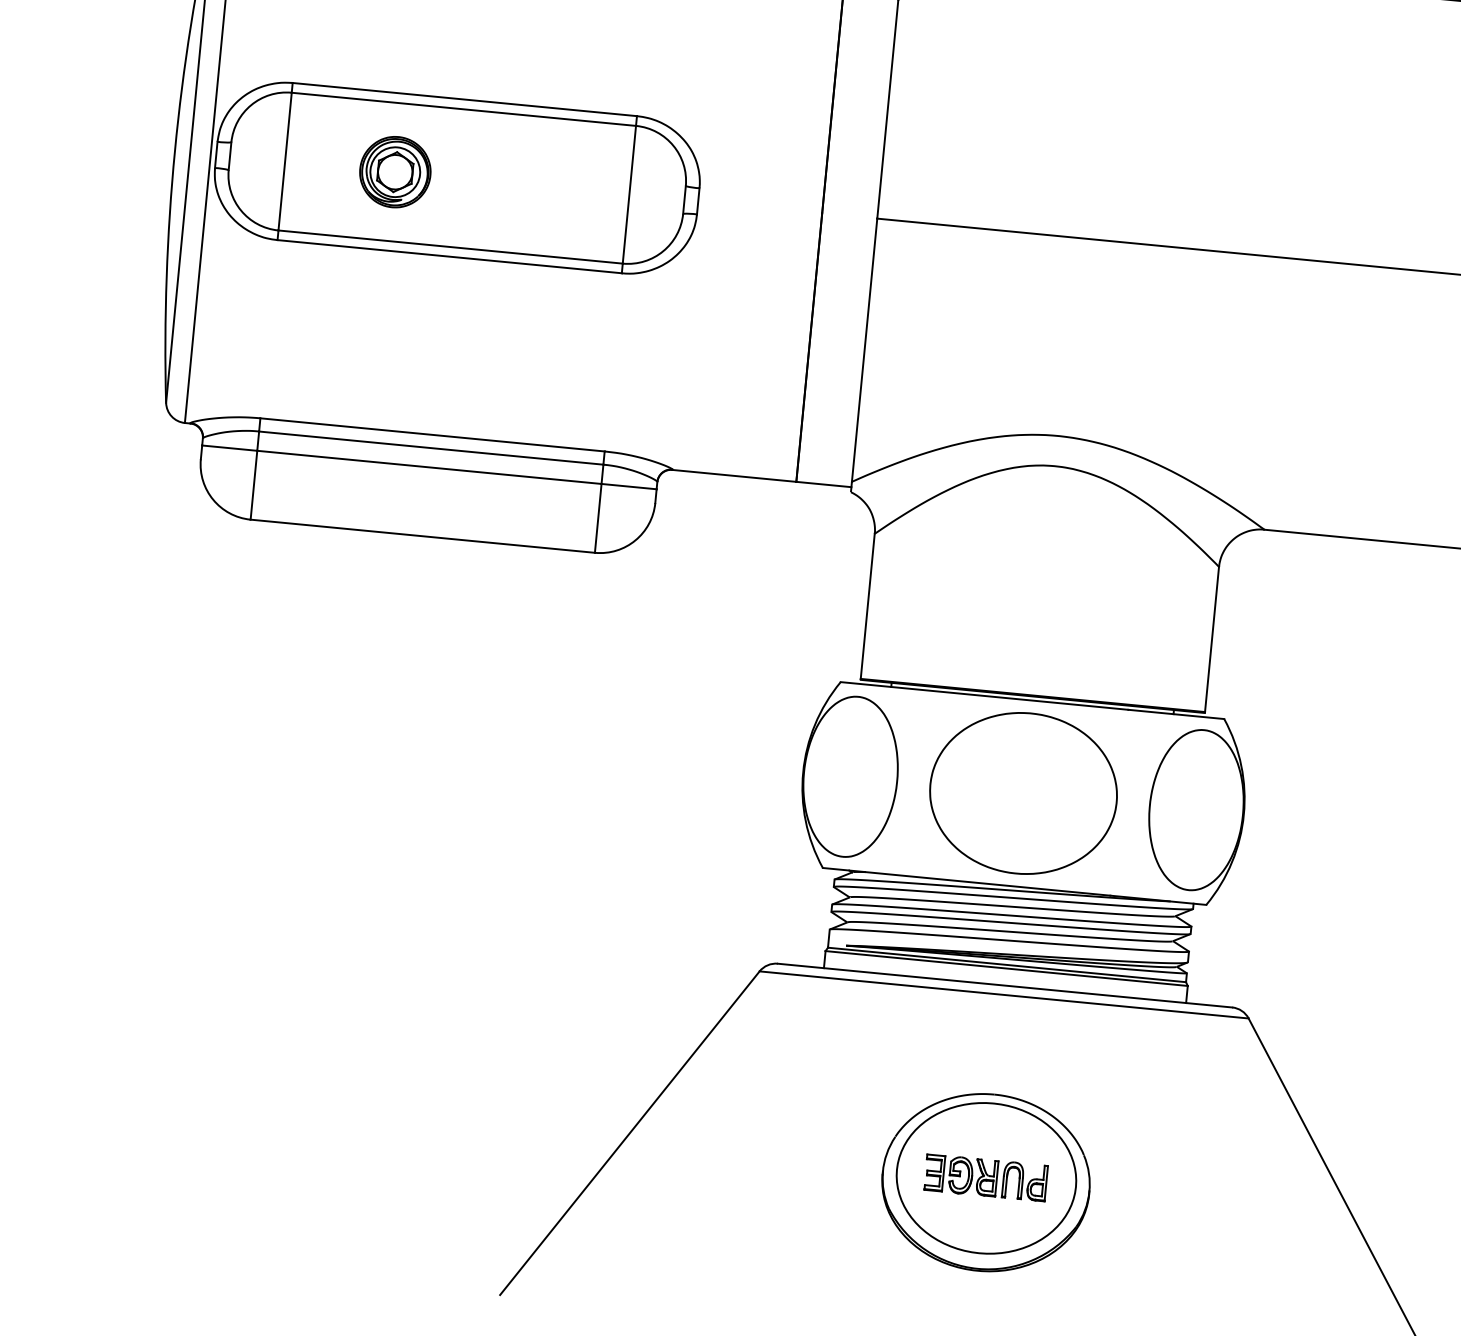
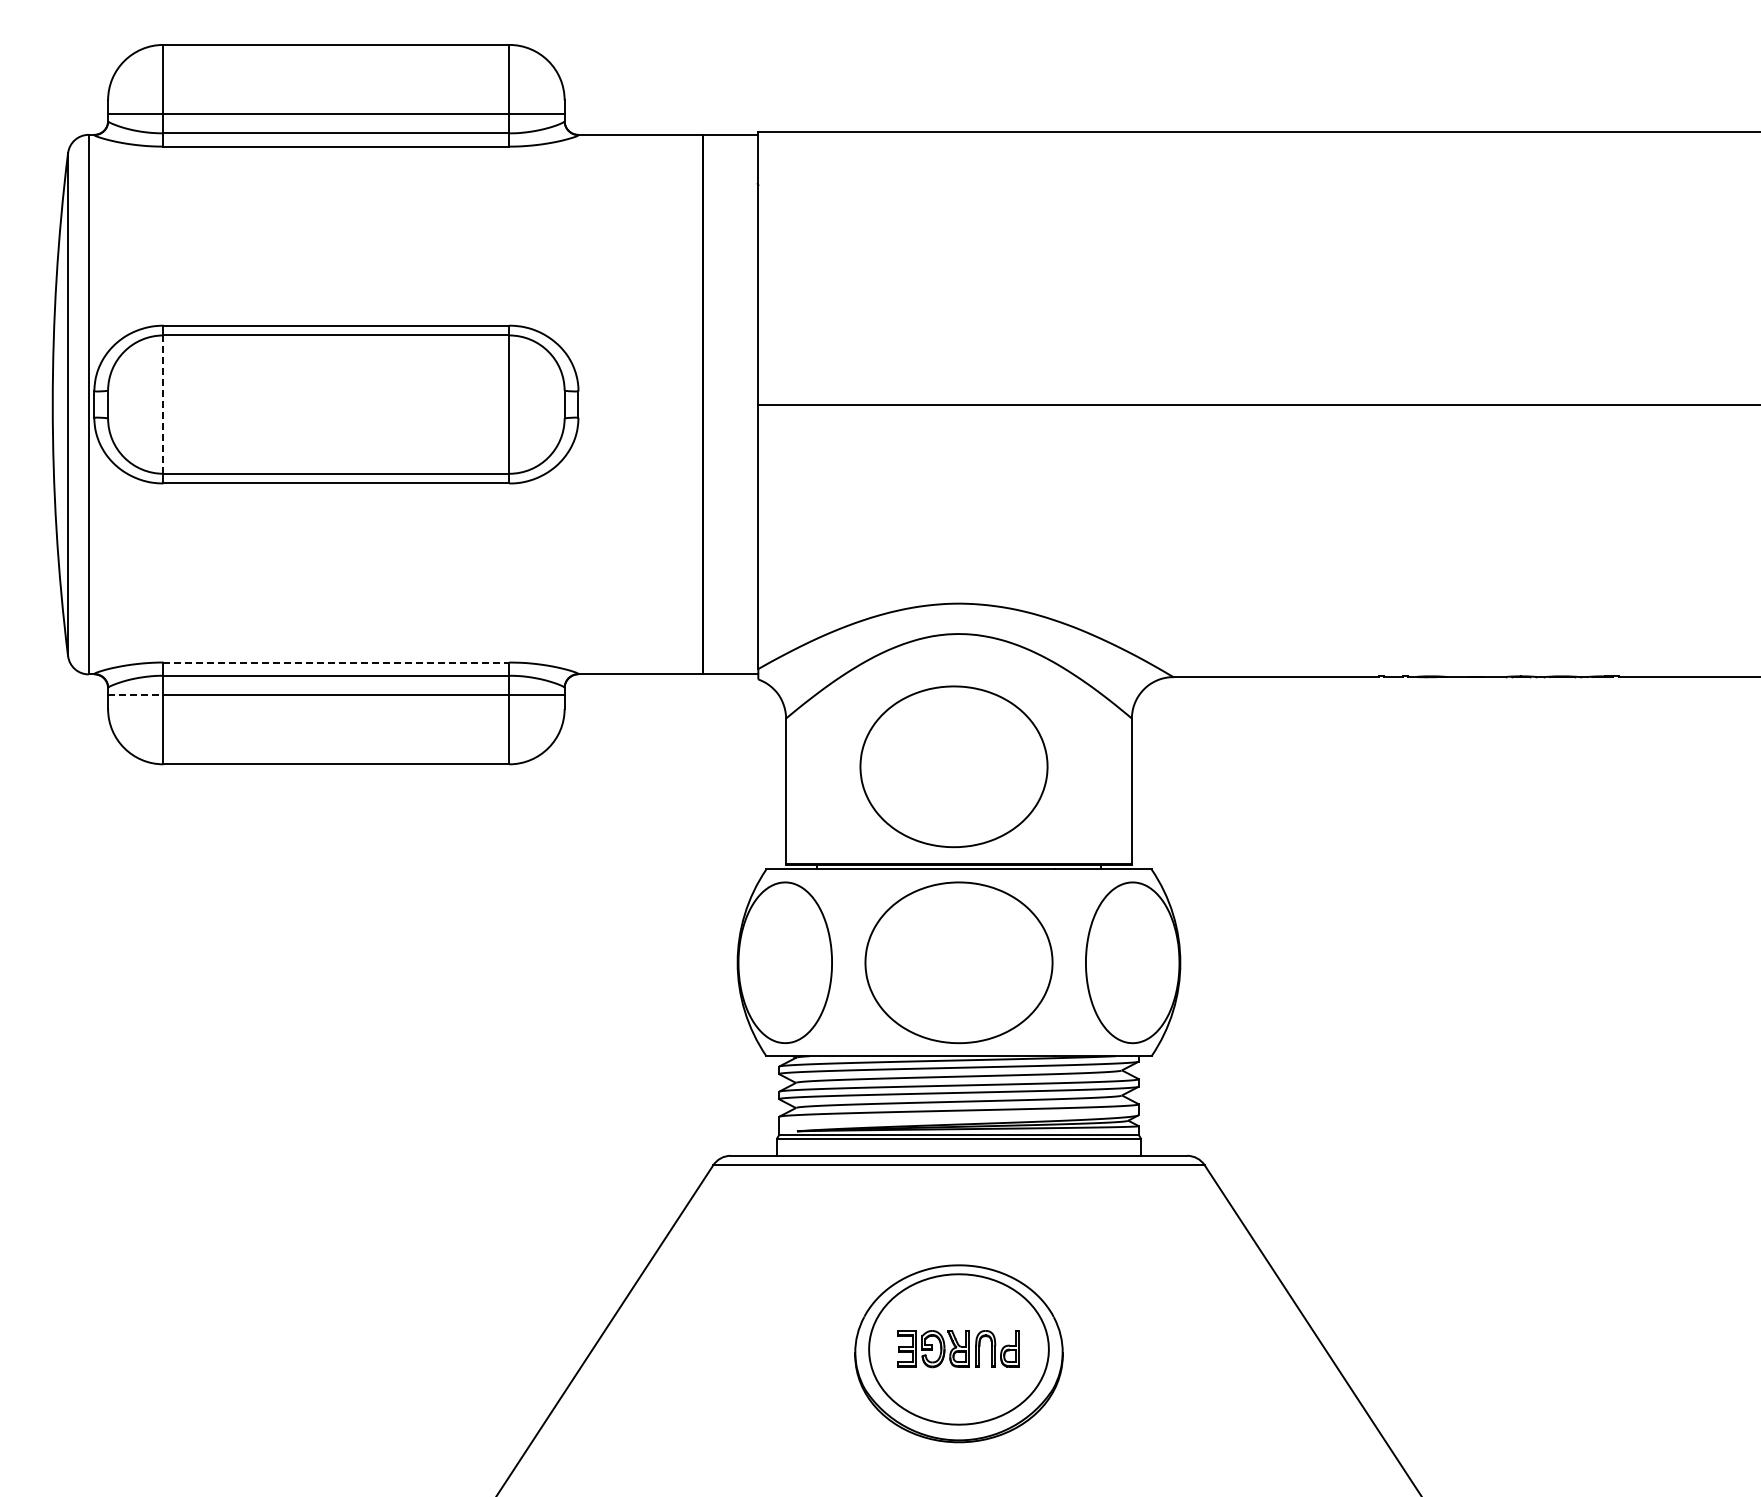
line: (285, 162) -> (163, 405), solid -> dashed
part: (395, 172) -> (274, 404), removed
line: (432, 434) -> (336, 662), solid -> dashed
line: (229, 448) -> (135, 695), solid -> dashed
part: (1036, 597) -> (953, 766), added

